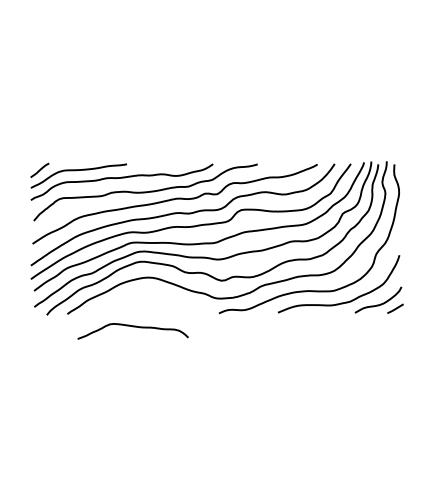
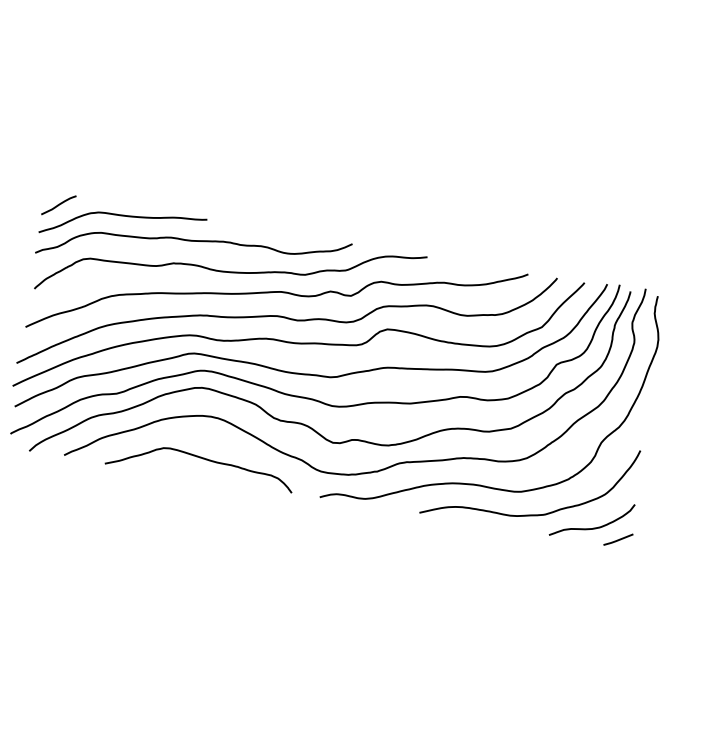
curve: (132, 327) -> (200, 459), moved

